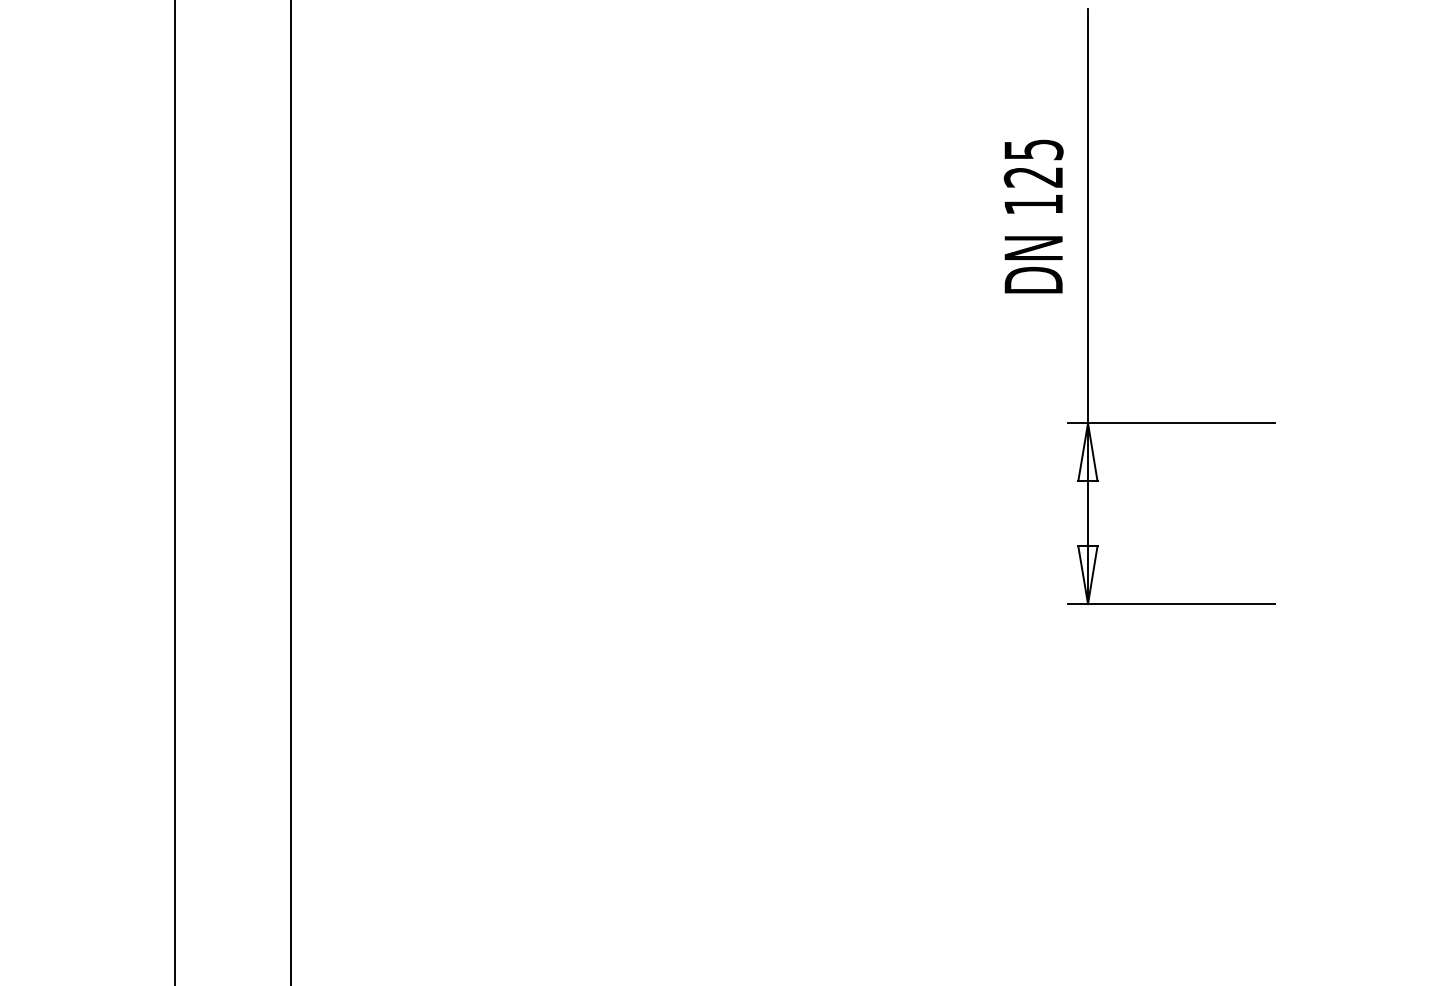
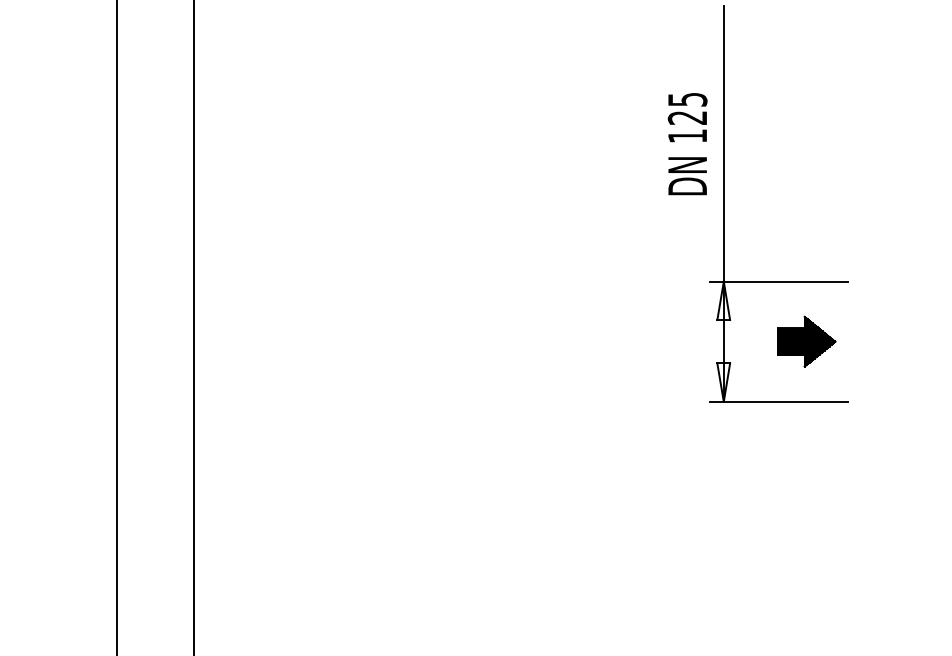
part: (1212, 513) -> (806, 341), added

